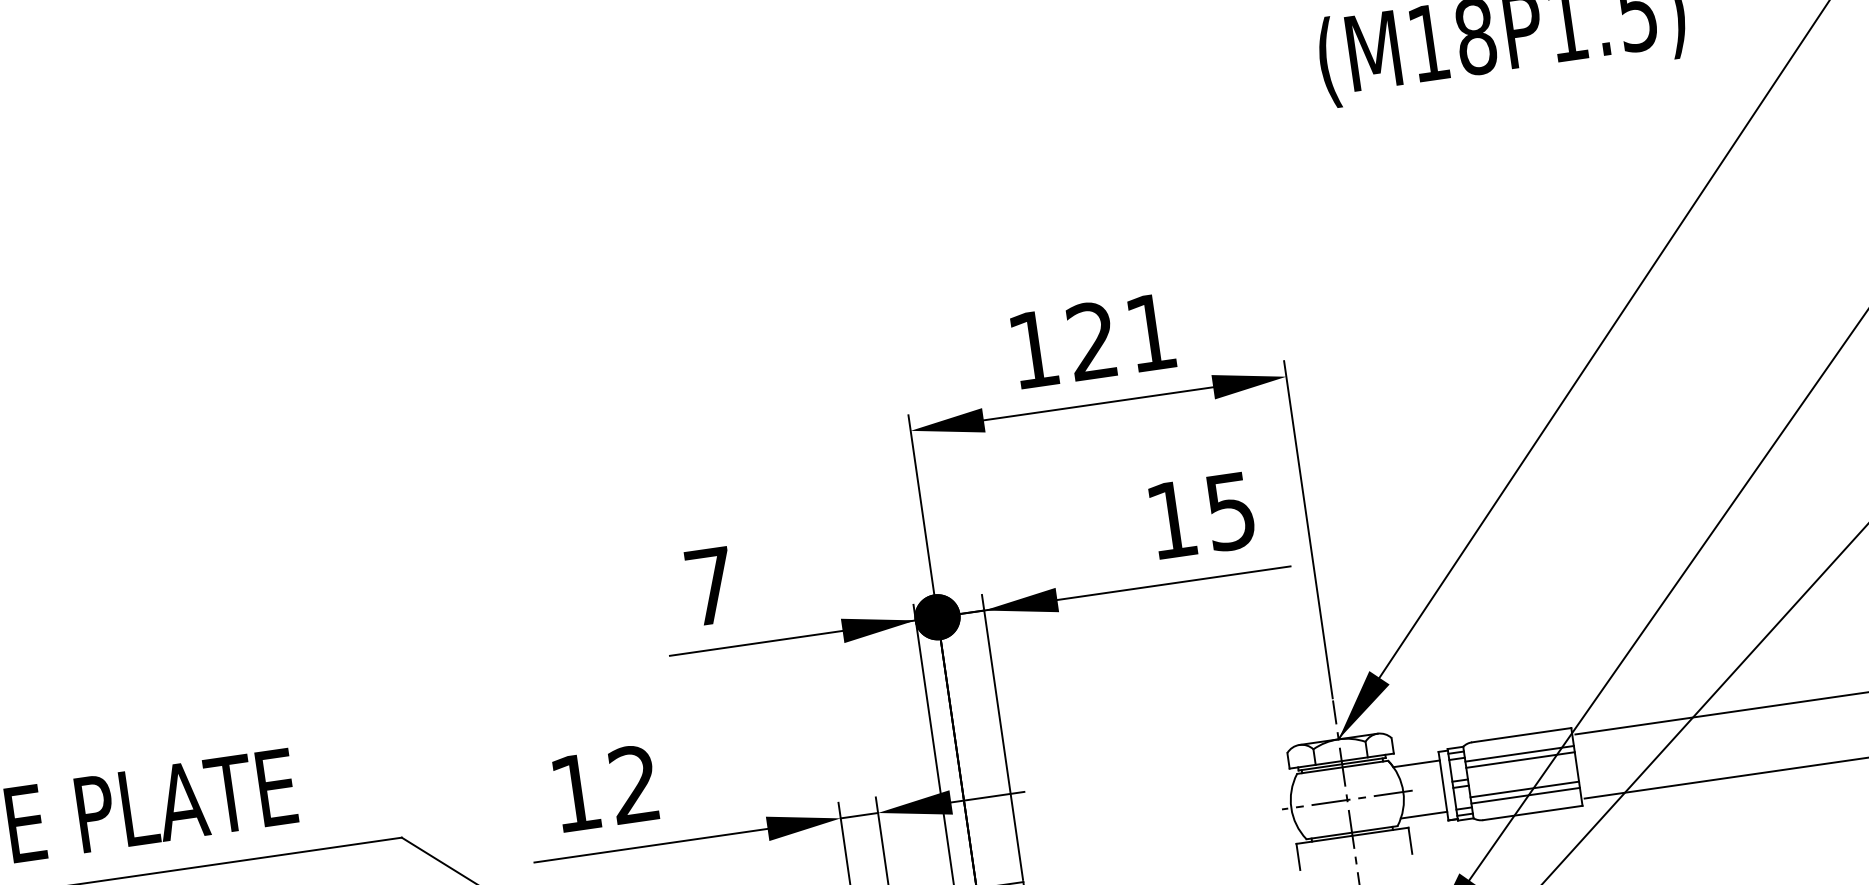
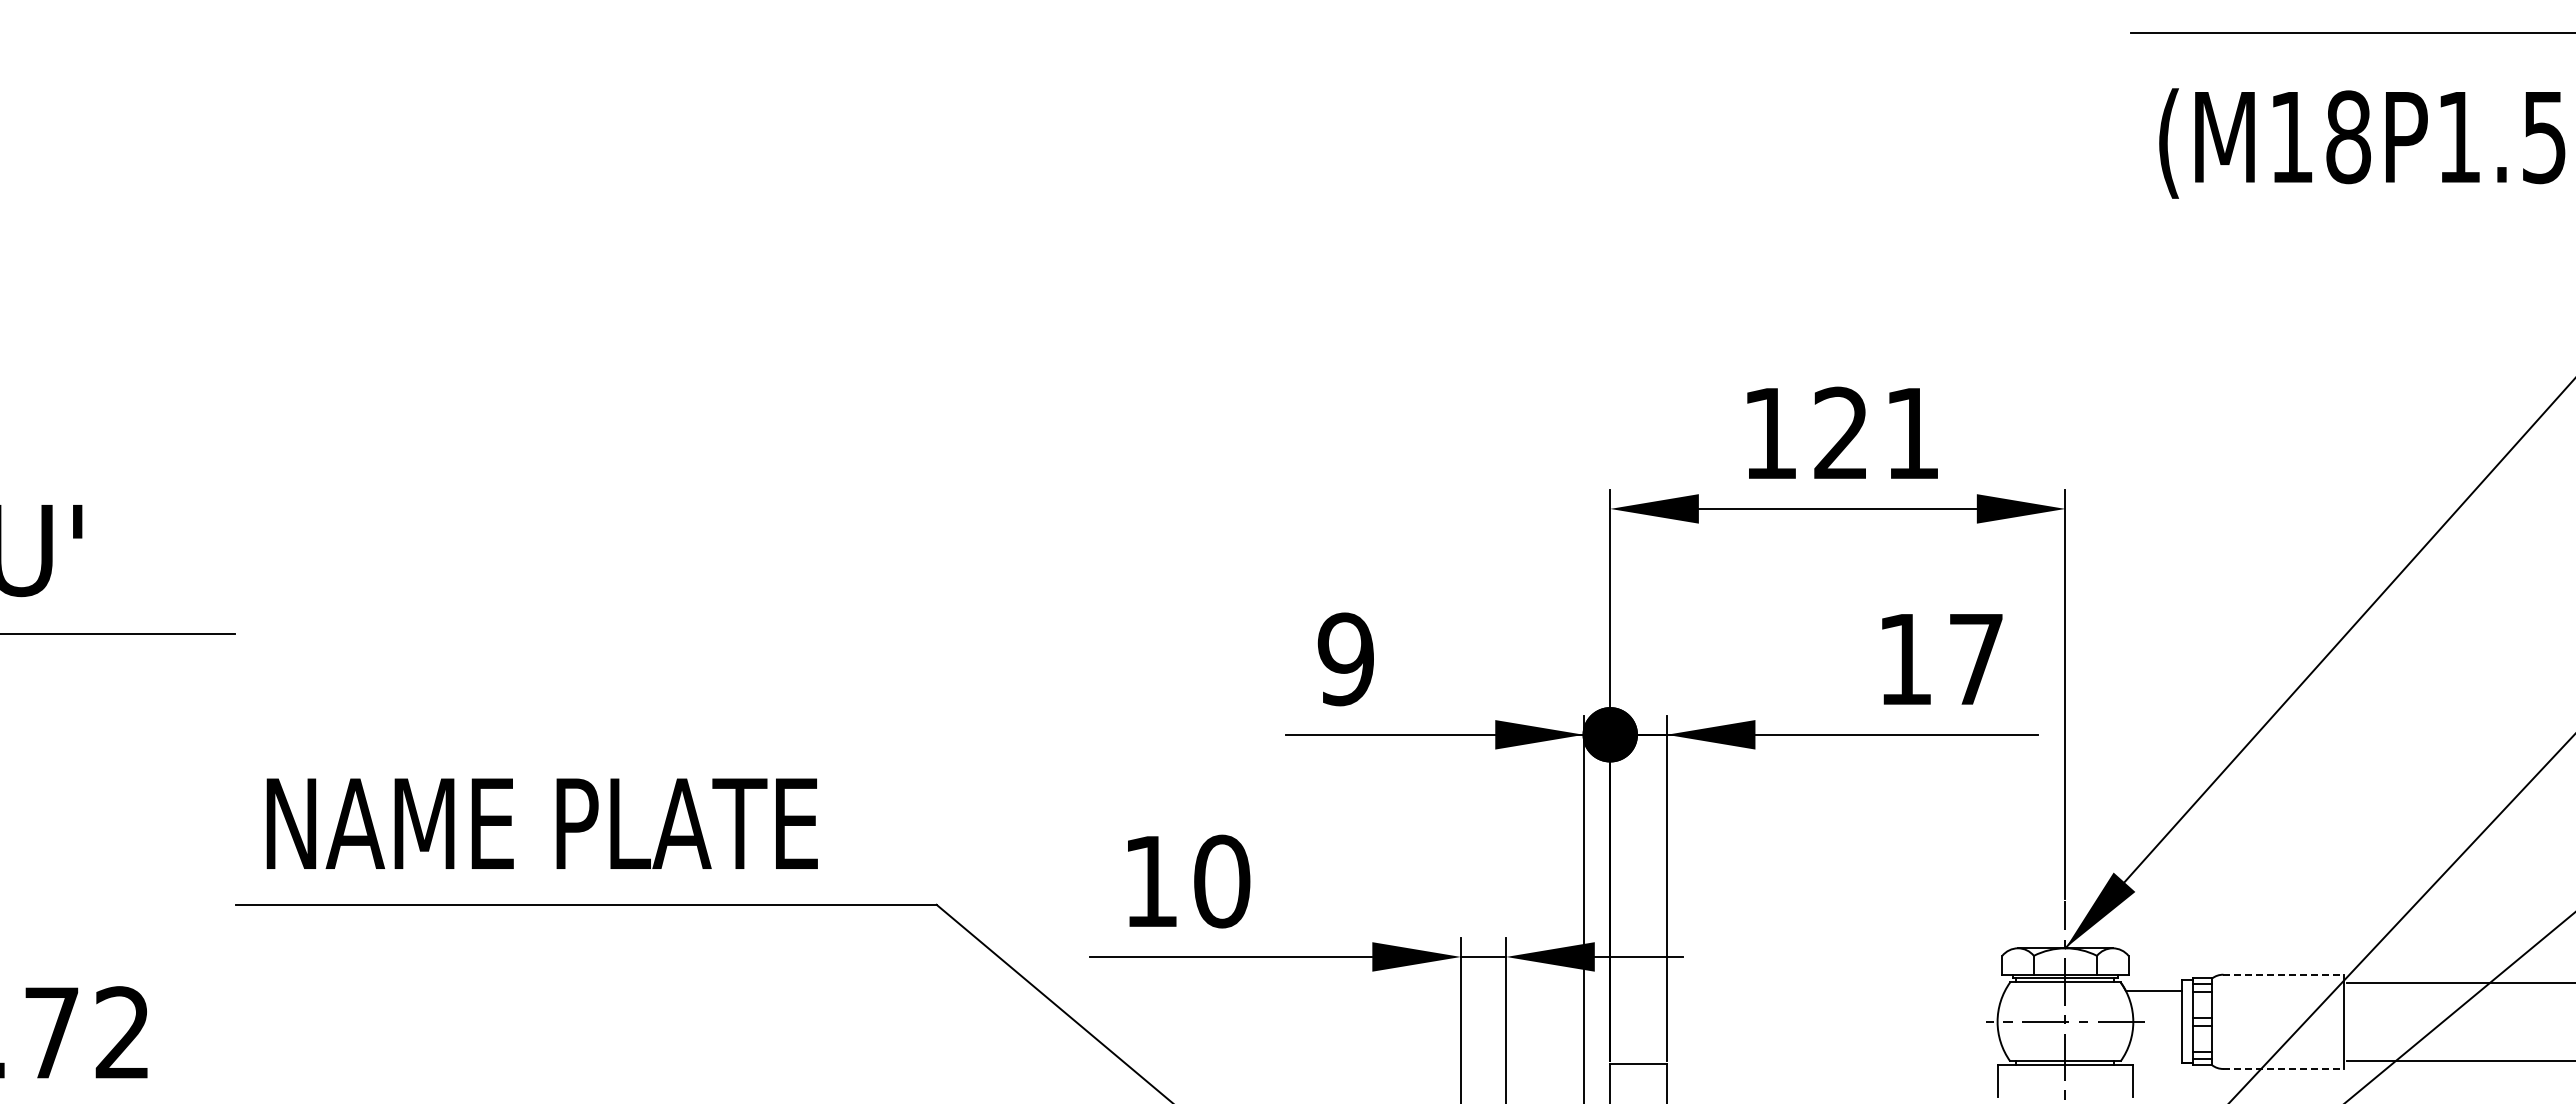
text: (1230, 512) -> (1975, 660), 15 -> 17
text: (710, 586) -> (1345, 659), 7 -> 9
line: (1522, 734) -> (2284, 974), solid -> dashed
line: (1519, 753) -> (2277, 996), removed
line: (1520, 760) -> (2277, 1004), removed
text: (634, 784) -> (1222, 881), 12 -> 10
line: (1524, 789) -> (2277, 1039), removed
line: (1525, 795) -> (2277, 1047), removed
line: (1533, 812) -> (2284, 1068), solid -> dashed
line: (1423, 814) -> (2153, 1052), removed

